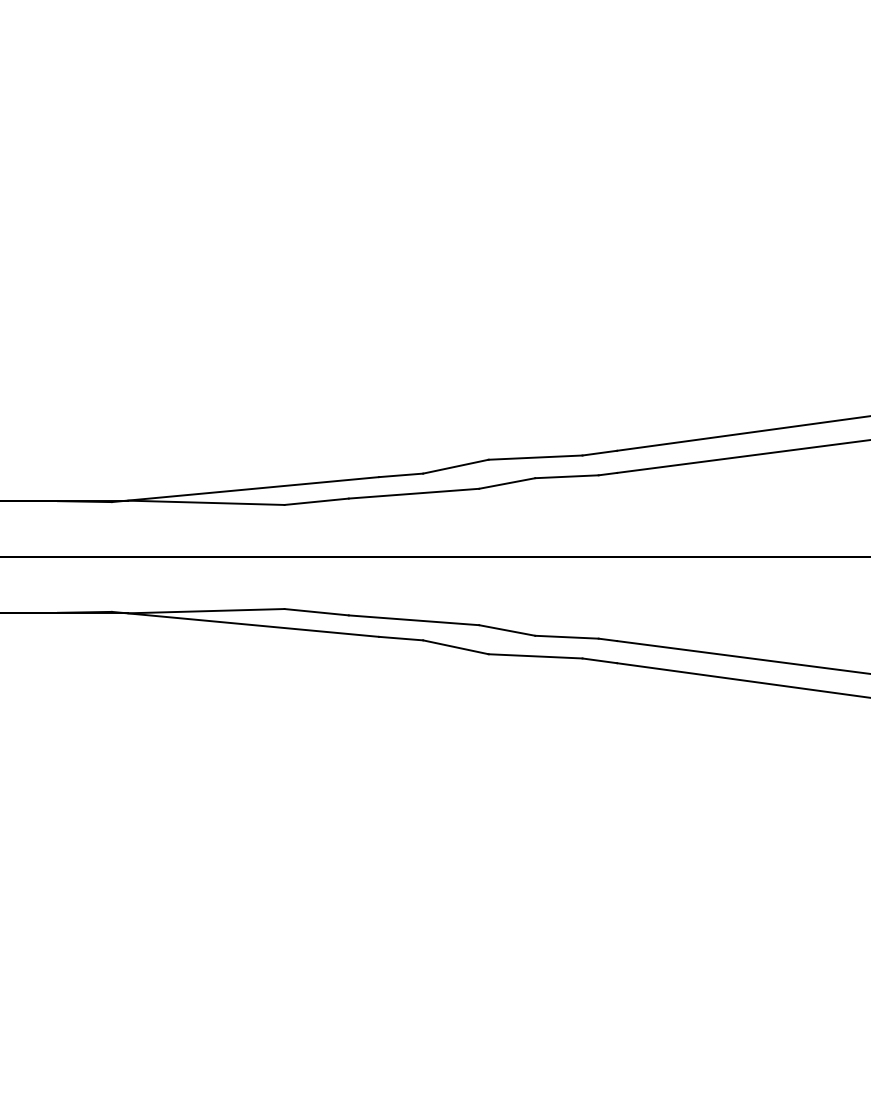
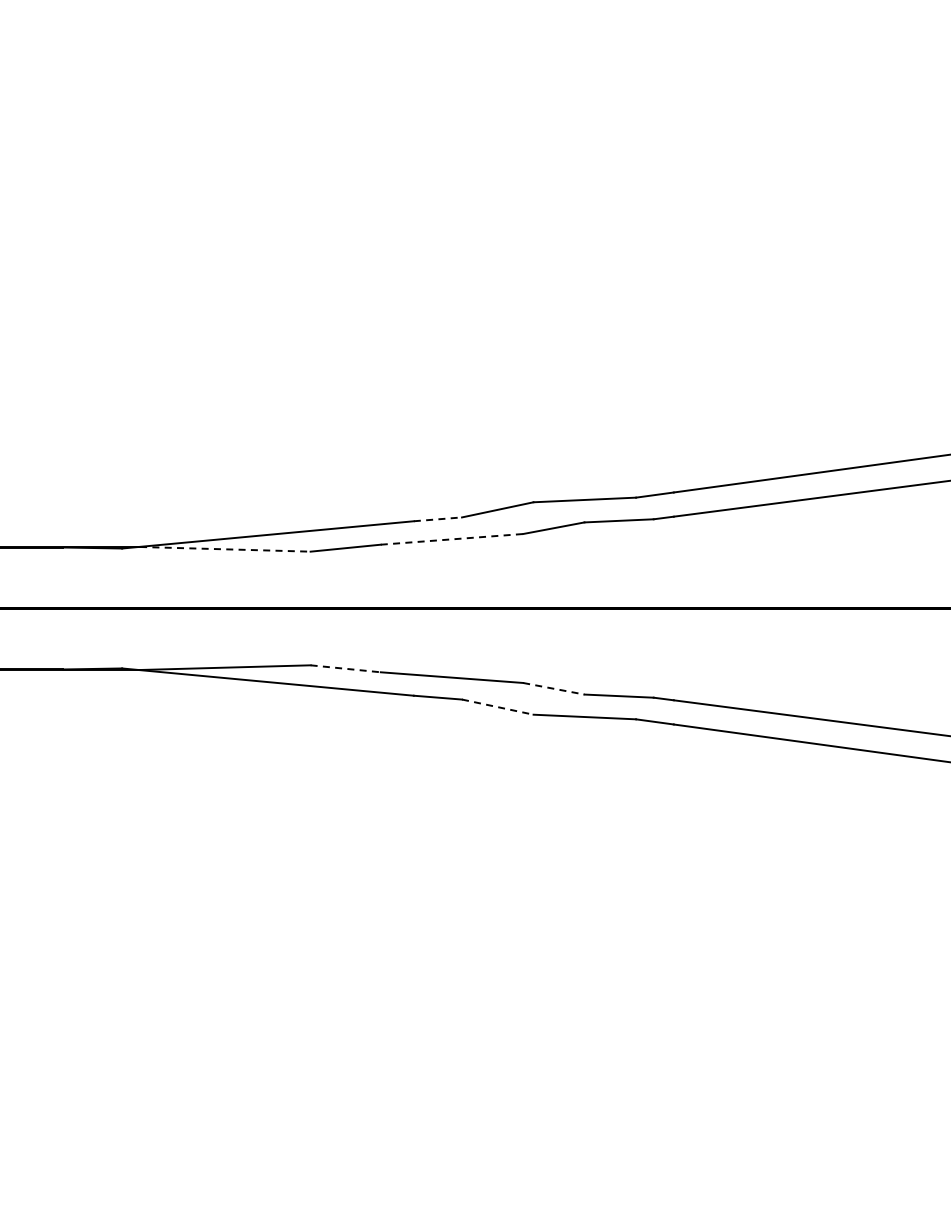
line: (401, 475) -> (438, 519), solid -> dashed
line: (414, 493) -> (452, 539), solid -> dashed
line: (206, 502) -> (225, 549), solid -> dashed
line: (317, 611) -> (346, 668), solid -> dashed
line: (507, 630) -> (554, 688), solid -> dashed
line: (455, 647) -> (497, 707), solid -> dashed

